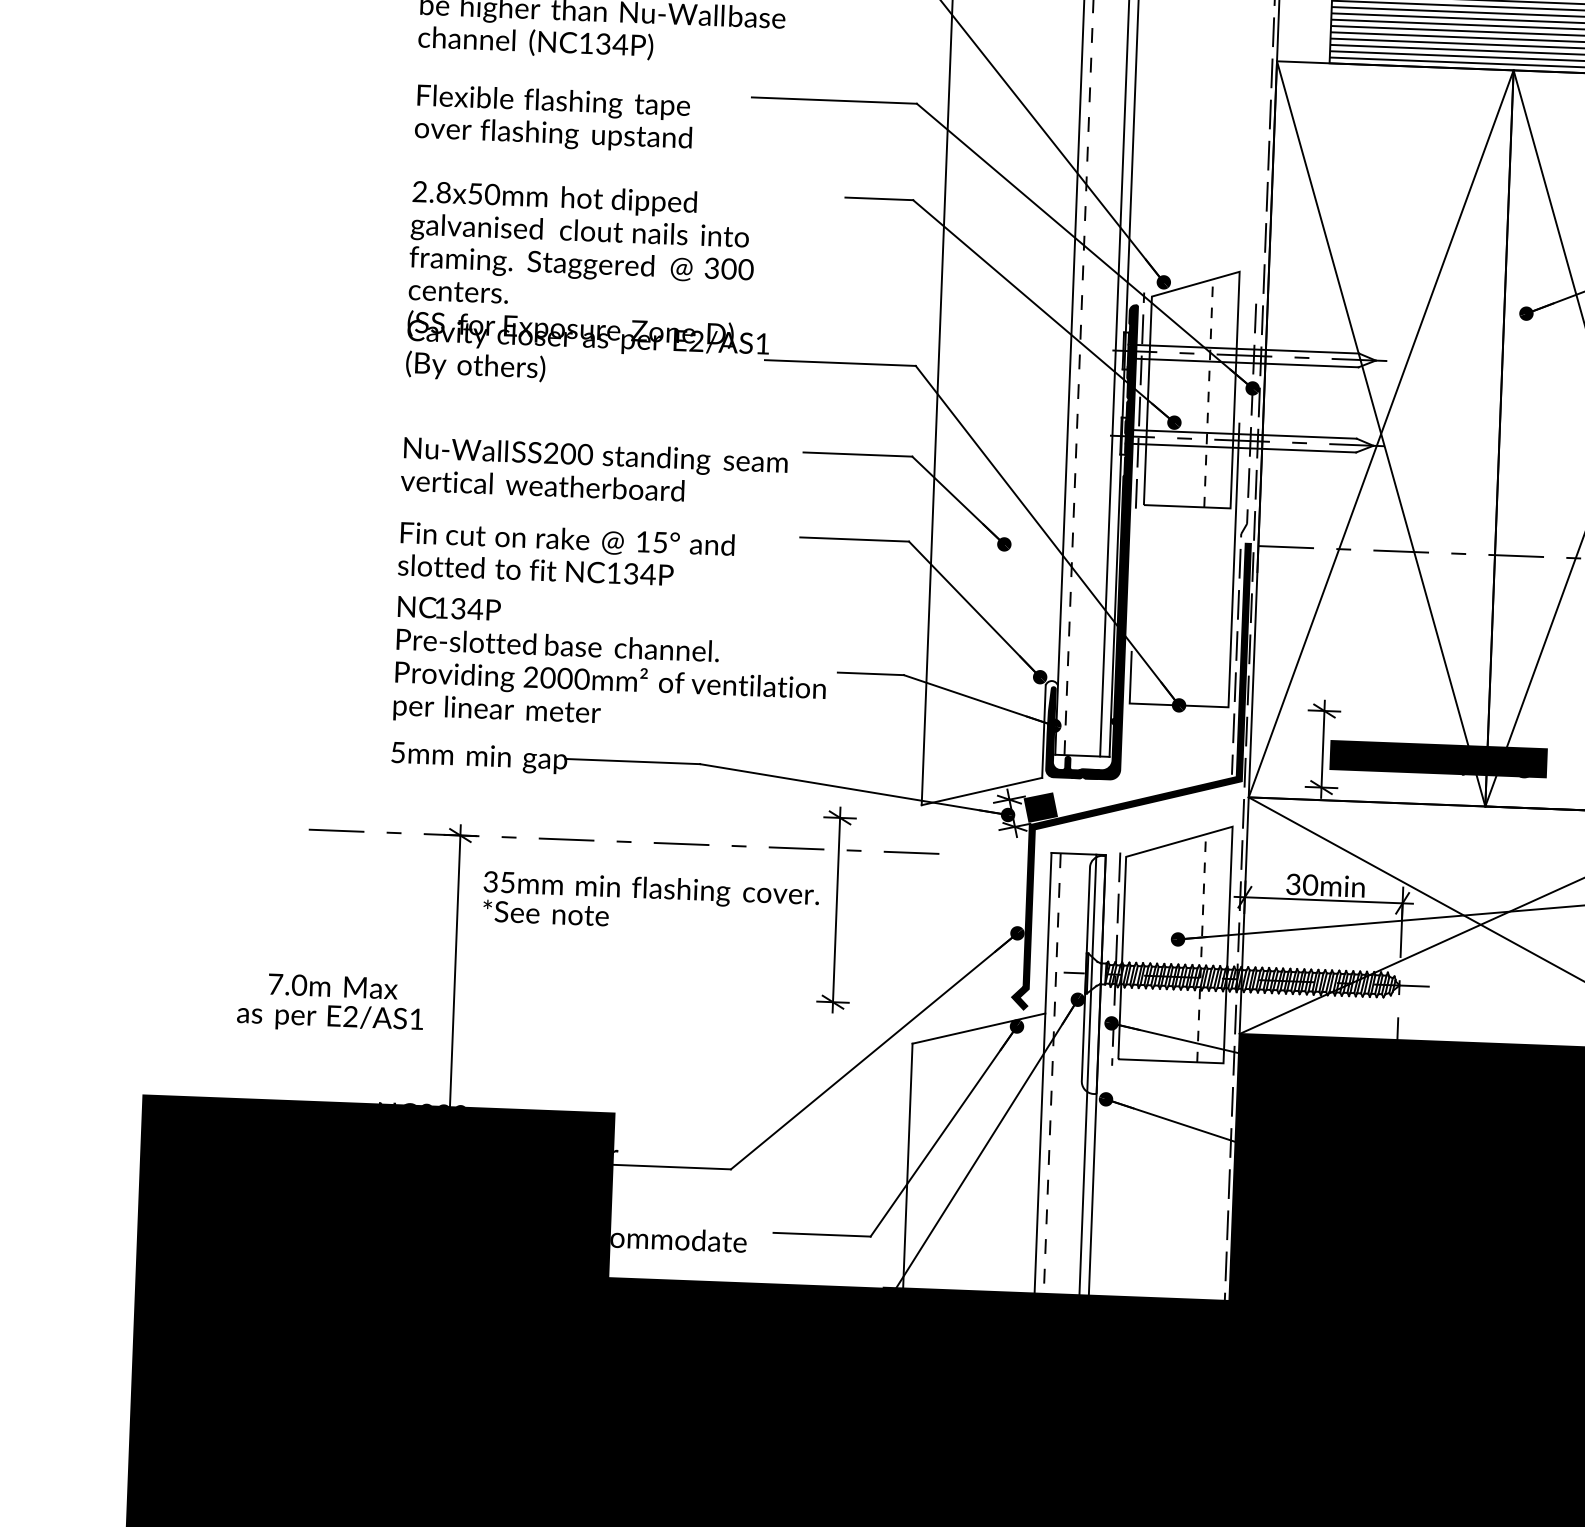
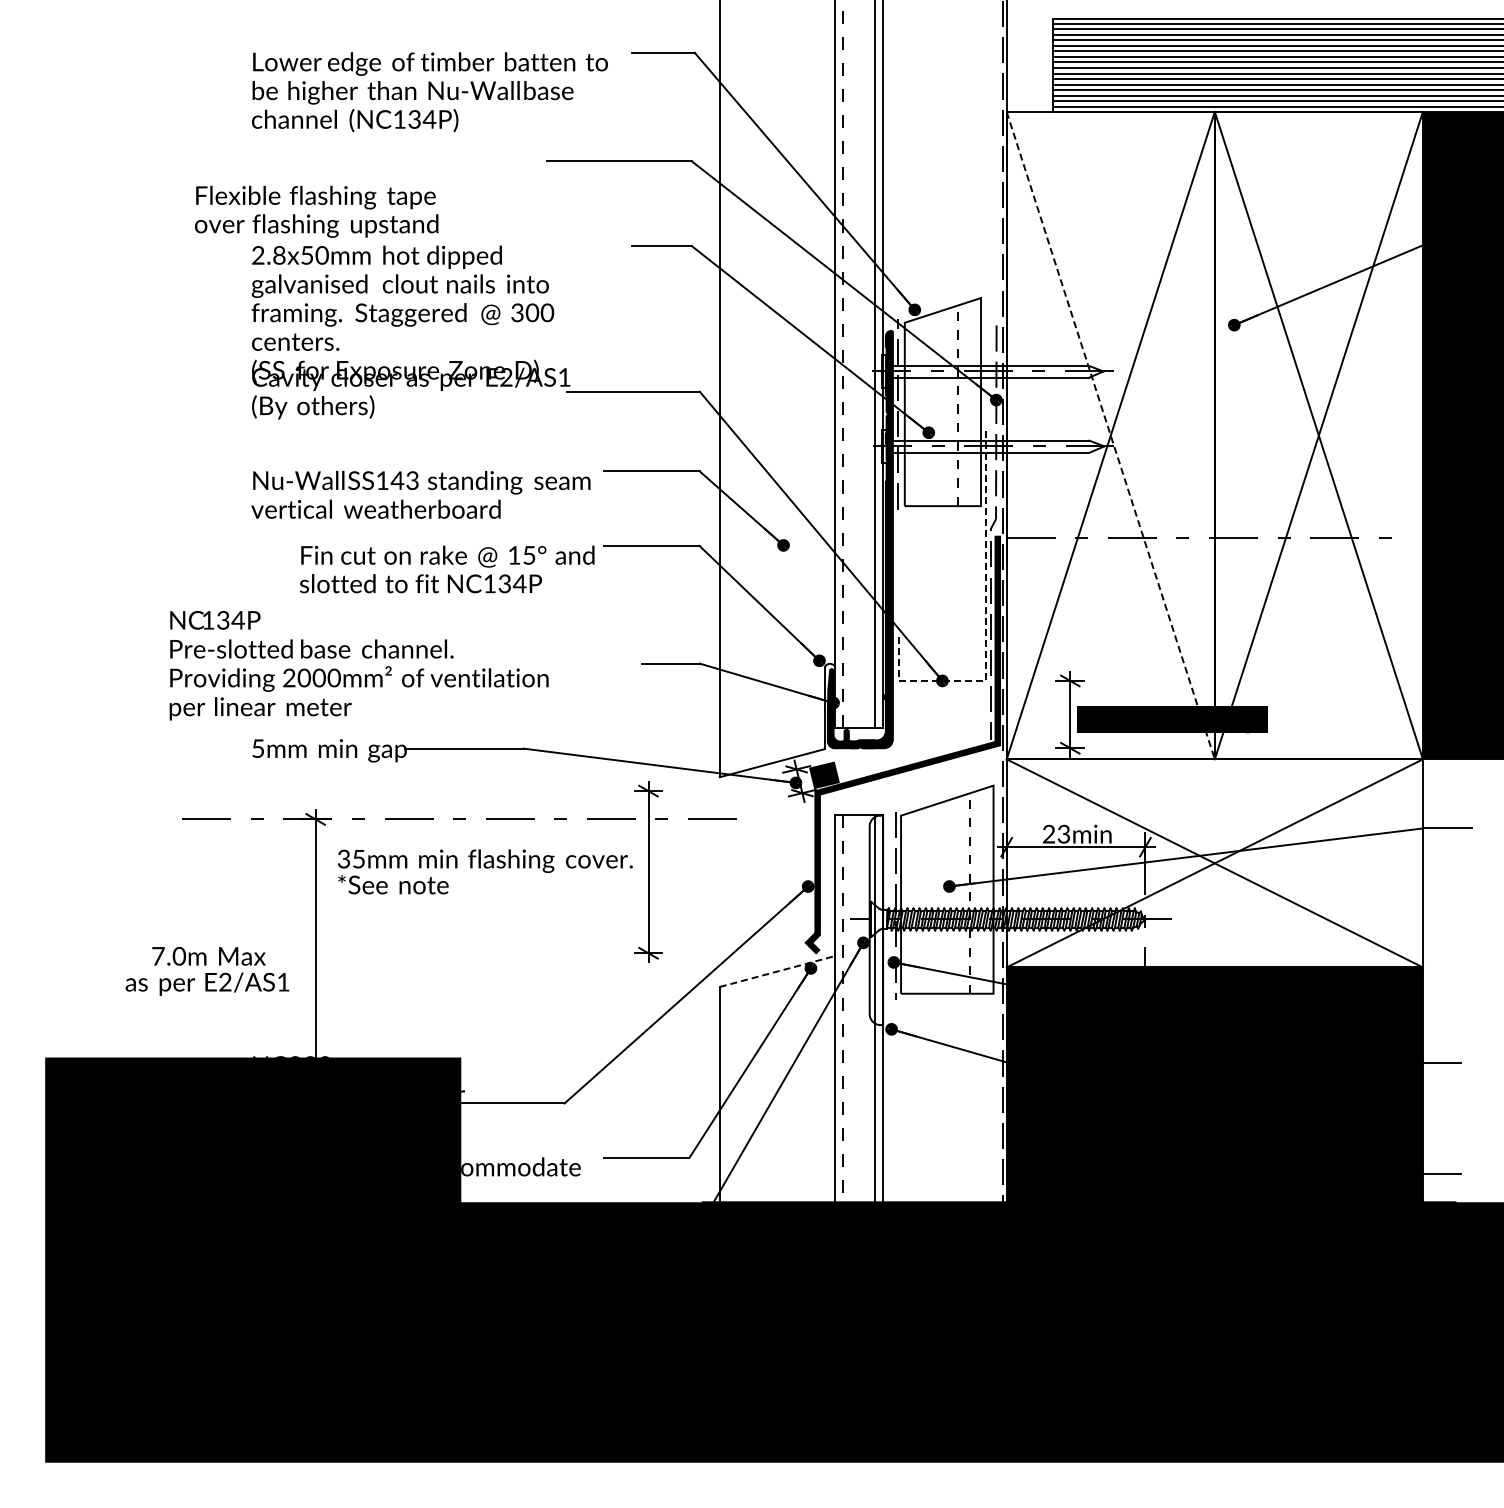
text: (553, 118) -> (316, 211), moved
line: (1380, 434) -> (1110, 436), solid -> dashed
text: (568, 453) -> (397, 480), SS200 -> SS143
text: (566, 555) -> (447, 569), moved
line: (1230, 643) -> (985, 624), solid -> dashed
text: (610, 666) -> (358, 665), moved
text: (1302, 885) -> (1056, 834), 30min -> 23min
line: (978, 1028) -> (777, 971), solid -> dashed

